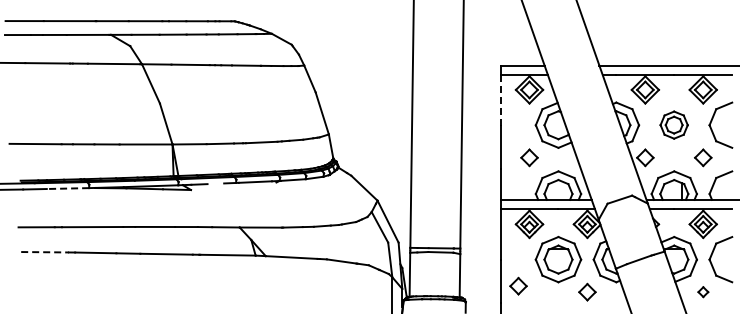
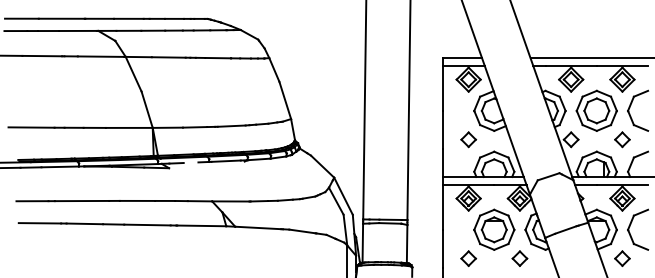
line: (500, 100) -> (442, 88), dashed -> solid
part: (673, 124) -> (596, 110), size x1.67
line: (67, 188) -> (59, 166), dashed -> solid
line: (45, 252) -> (40, 223), dashed -> solid
part: (518, 285) -> (468, 258), moved
part: (703, 291) -> (622, 258), size x1.67

